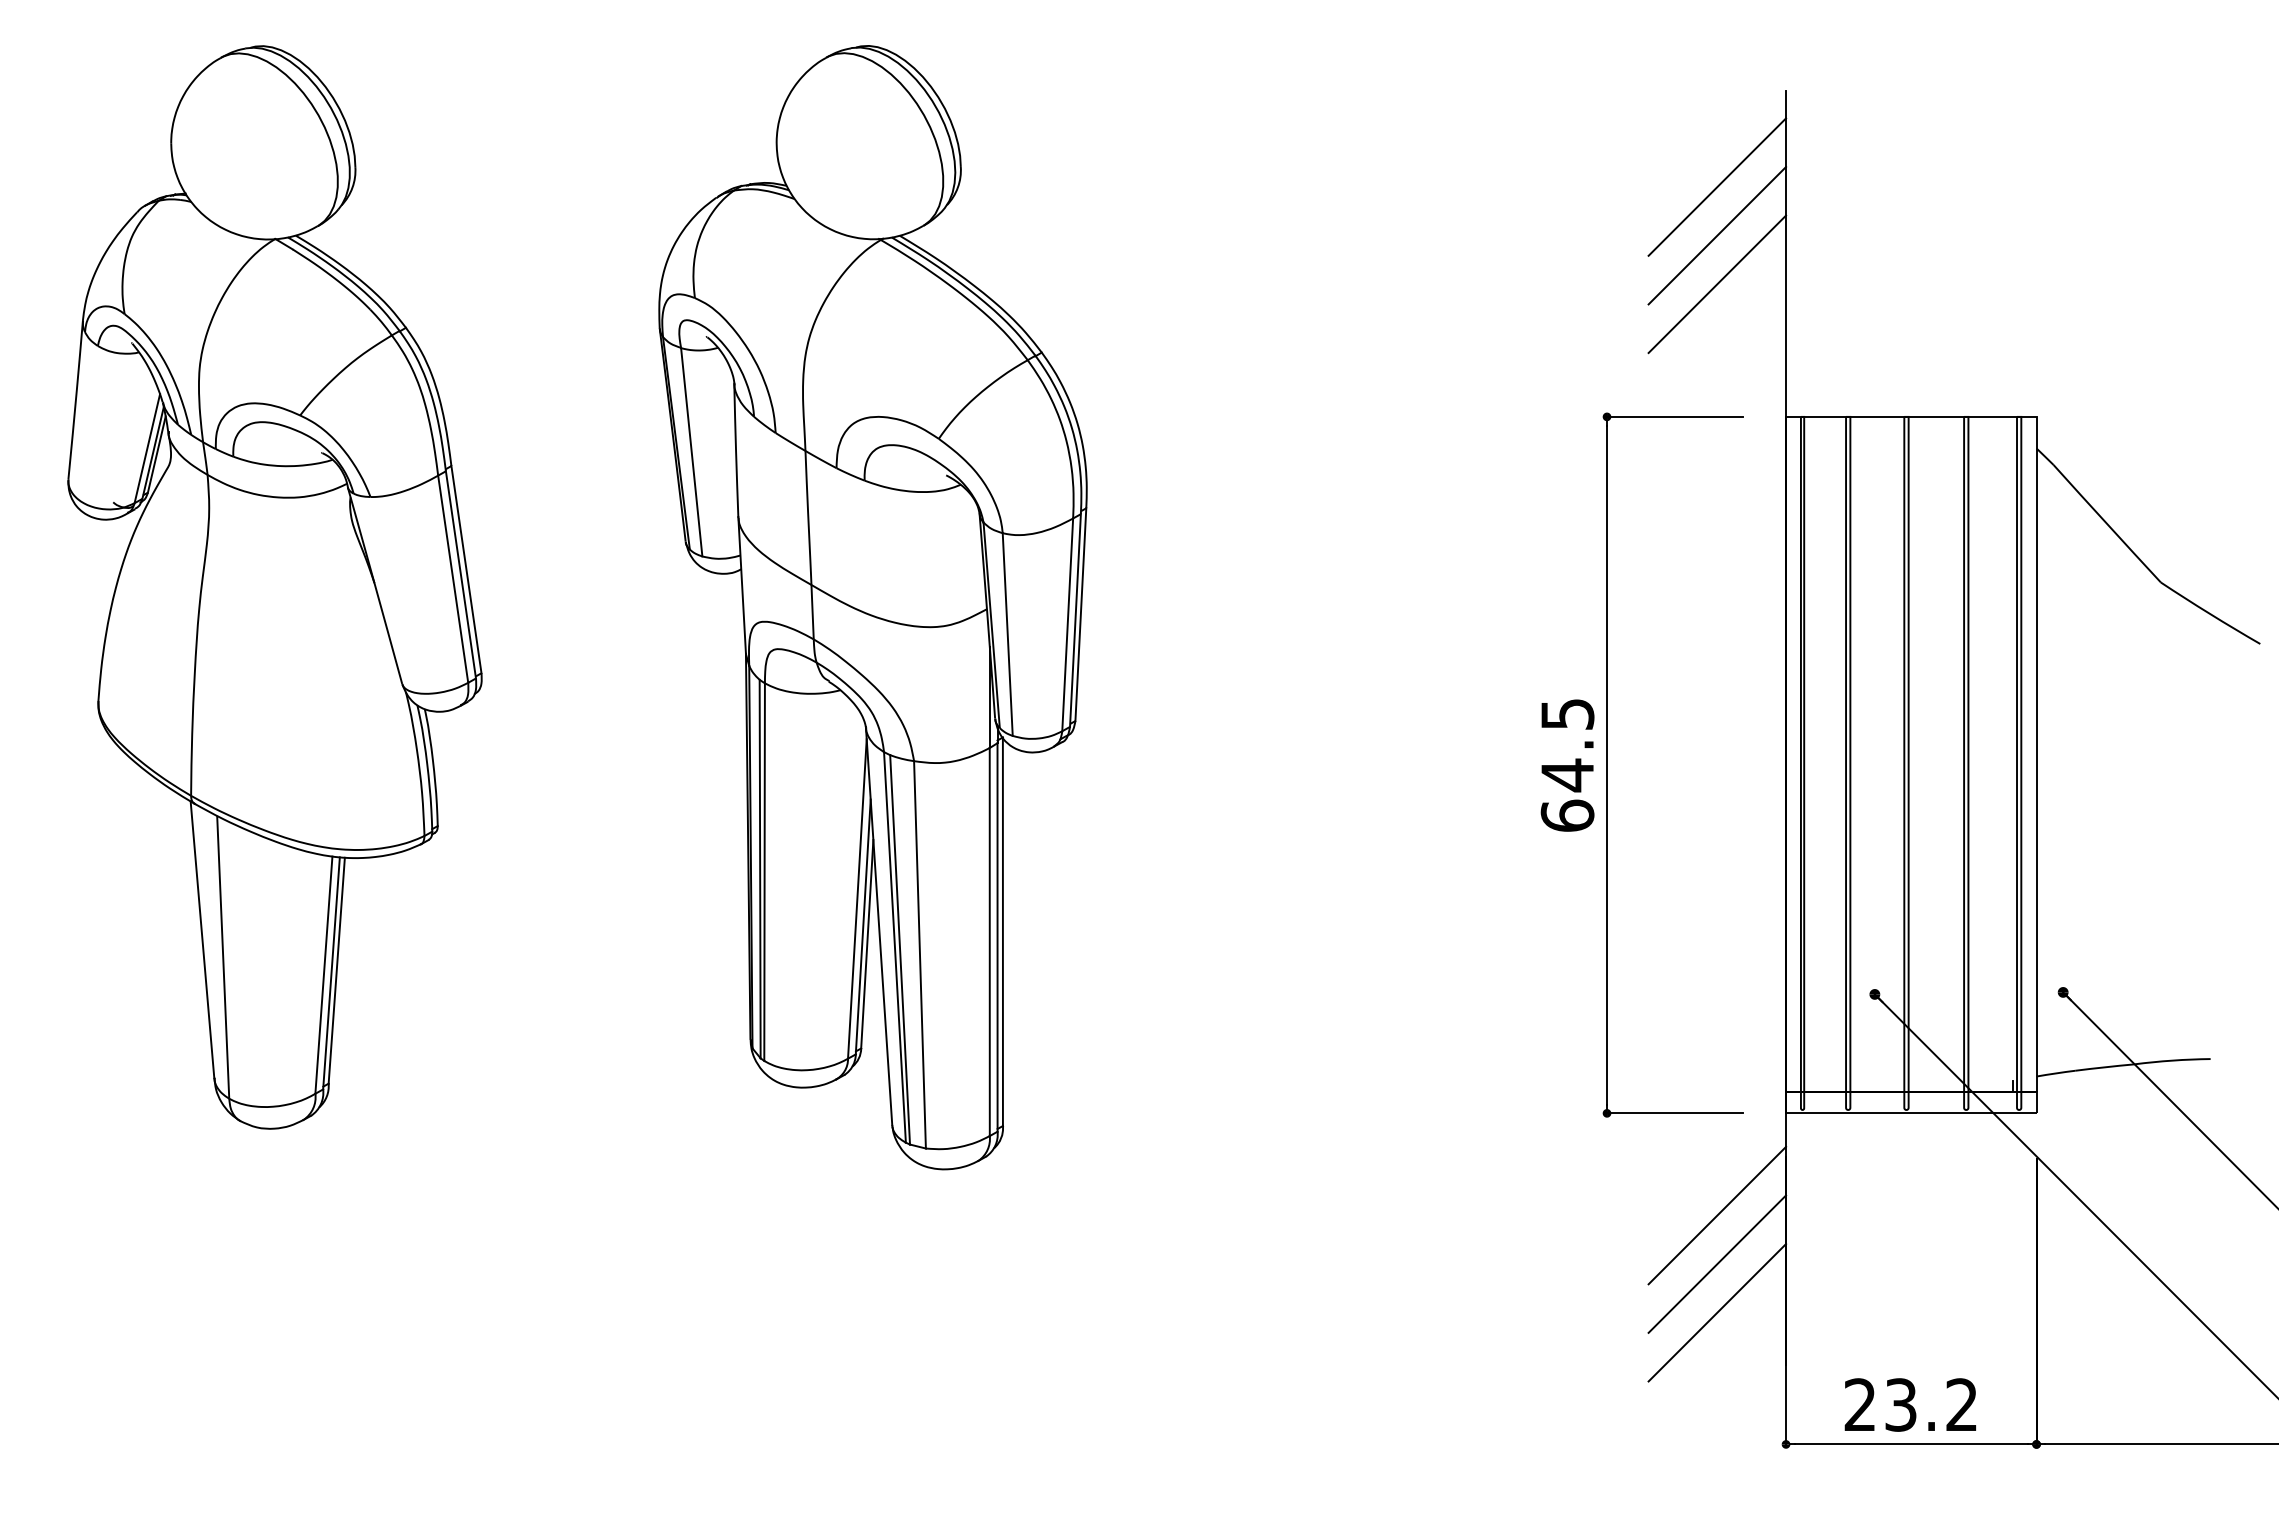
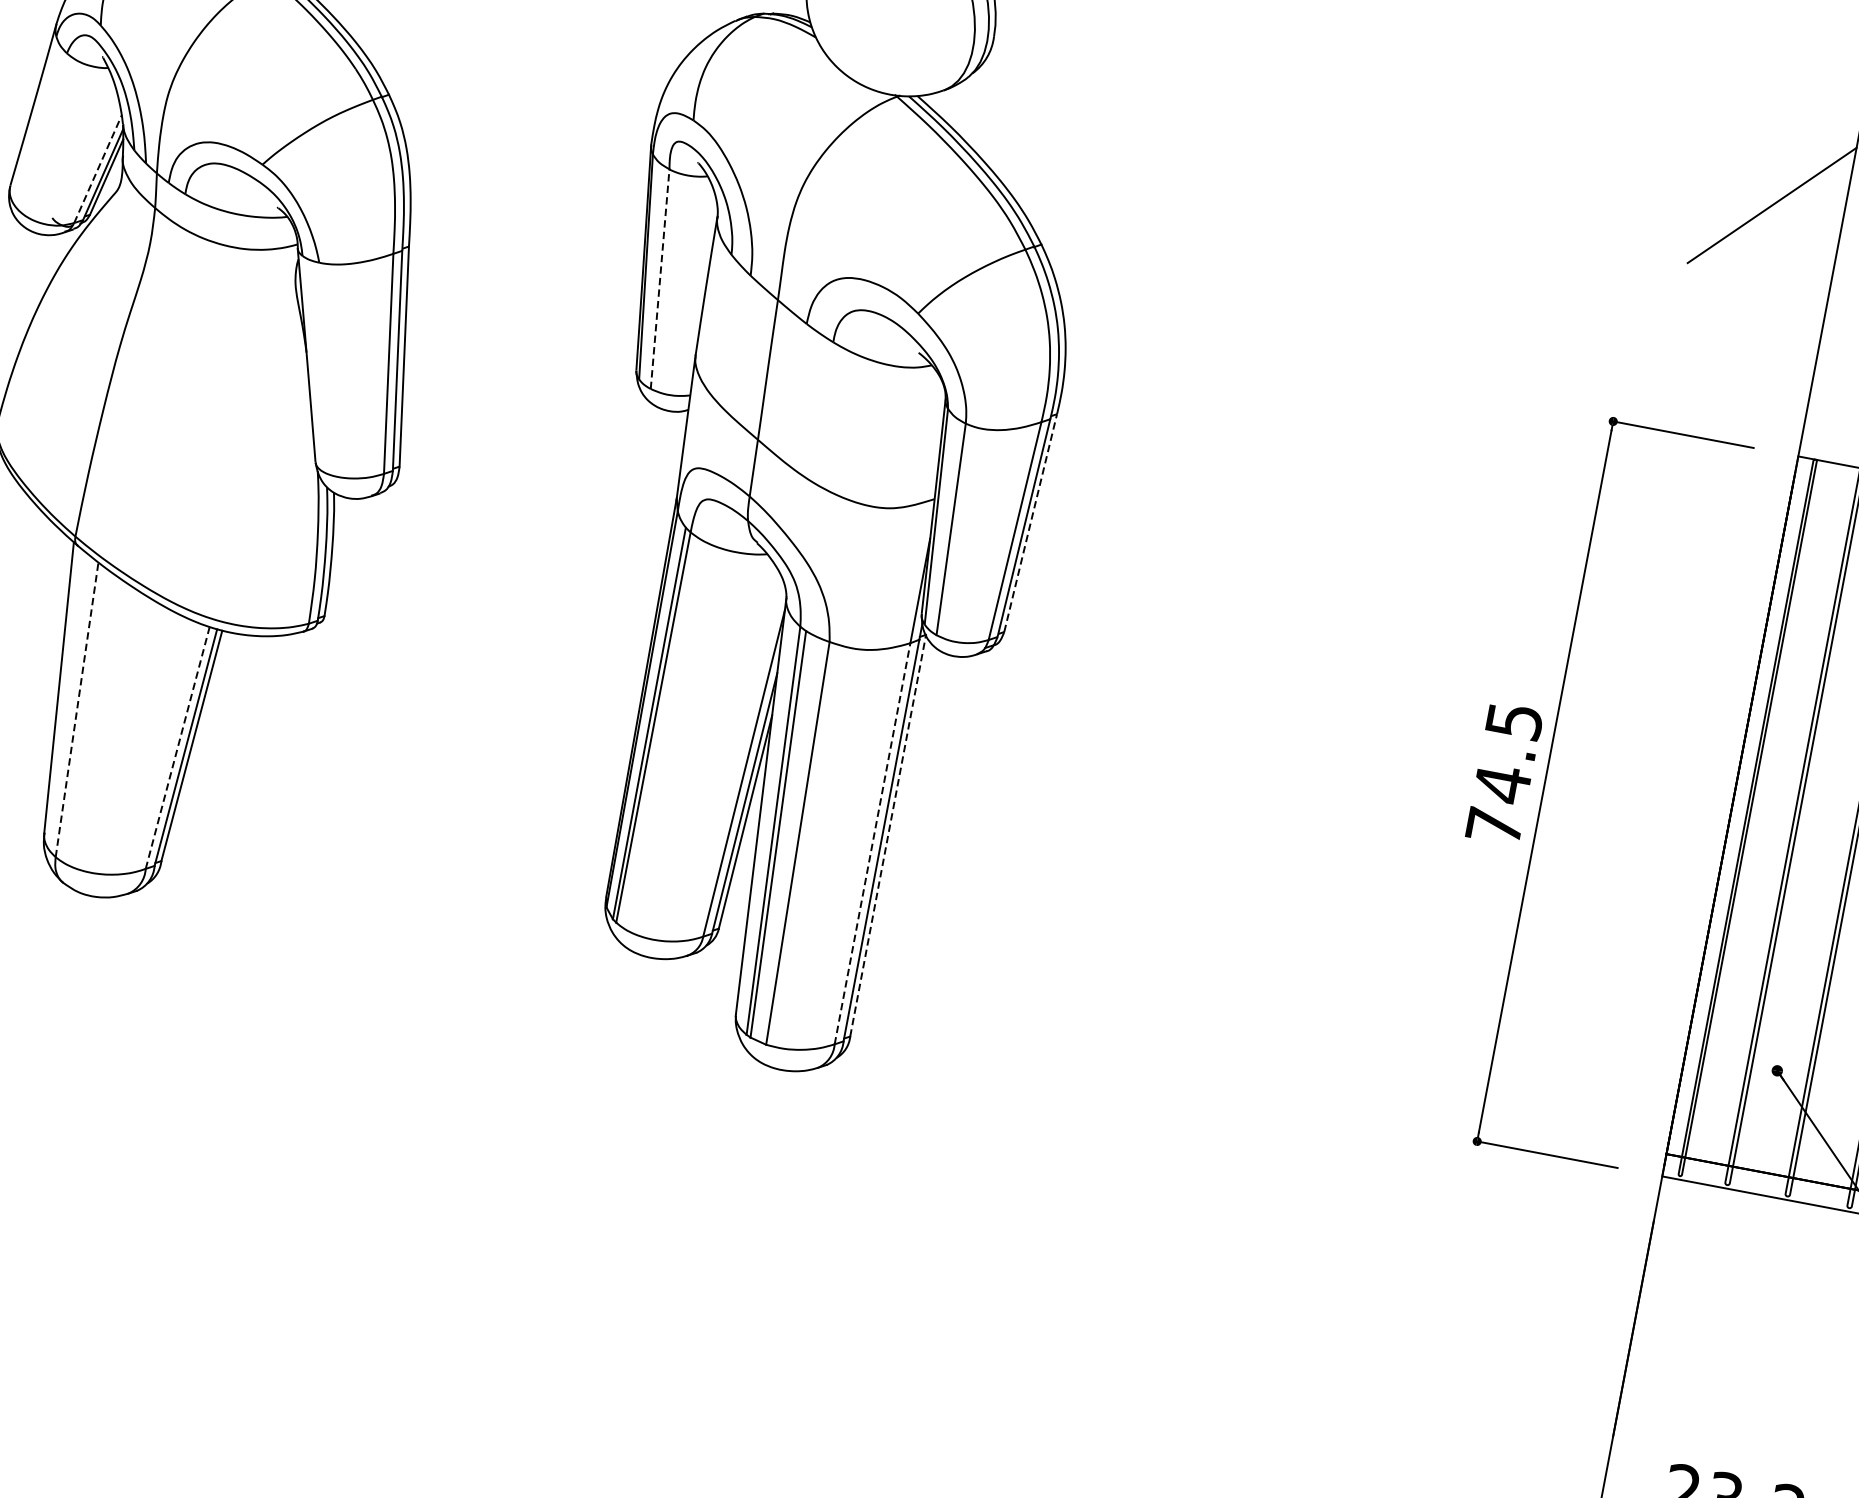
line: (1717, 235) -> (1762, 255), removed
line: (1717, 284) -> (1753, 306), removed
line: (147, 448) -> (98, 169), solid -> dashed
line: (691, 452) -> (659, 279), solid -> dashed
line: (1080, 614) -> (1030, 522), solid -> dashed
text: (1567, 815) -> (1494, 825), 64.5 -> 74.5
line: (1002, 931) -> (887, 835), solid -> dashed
line: (989, 942) -> (872, 844), solid -> dashed
line: (223, 957) -> (77, 710), solid -> dashed
line: (323, 975) -> (177, 748), solid -> dashed
line: (1717, 1215) -> (1571, 1268), removed
line: (1717, 1263) -> (1562, 1318), removed
line: (1717, 1312) -> (1552, 1368), removed

